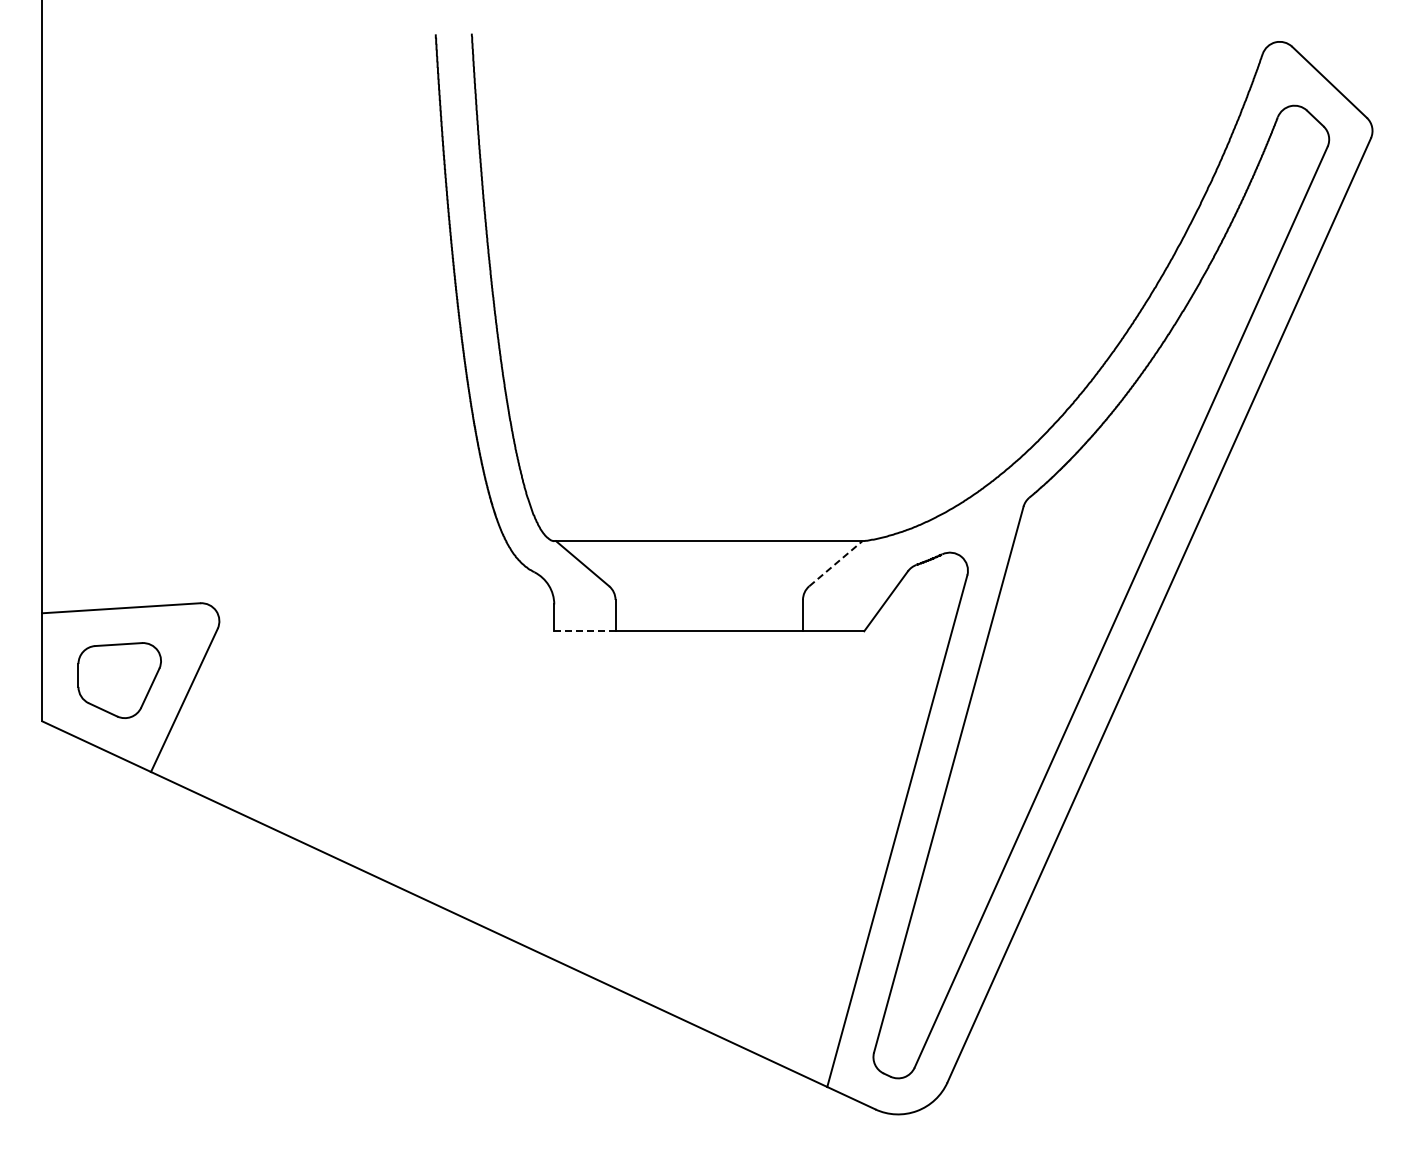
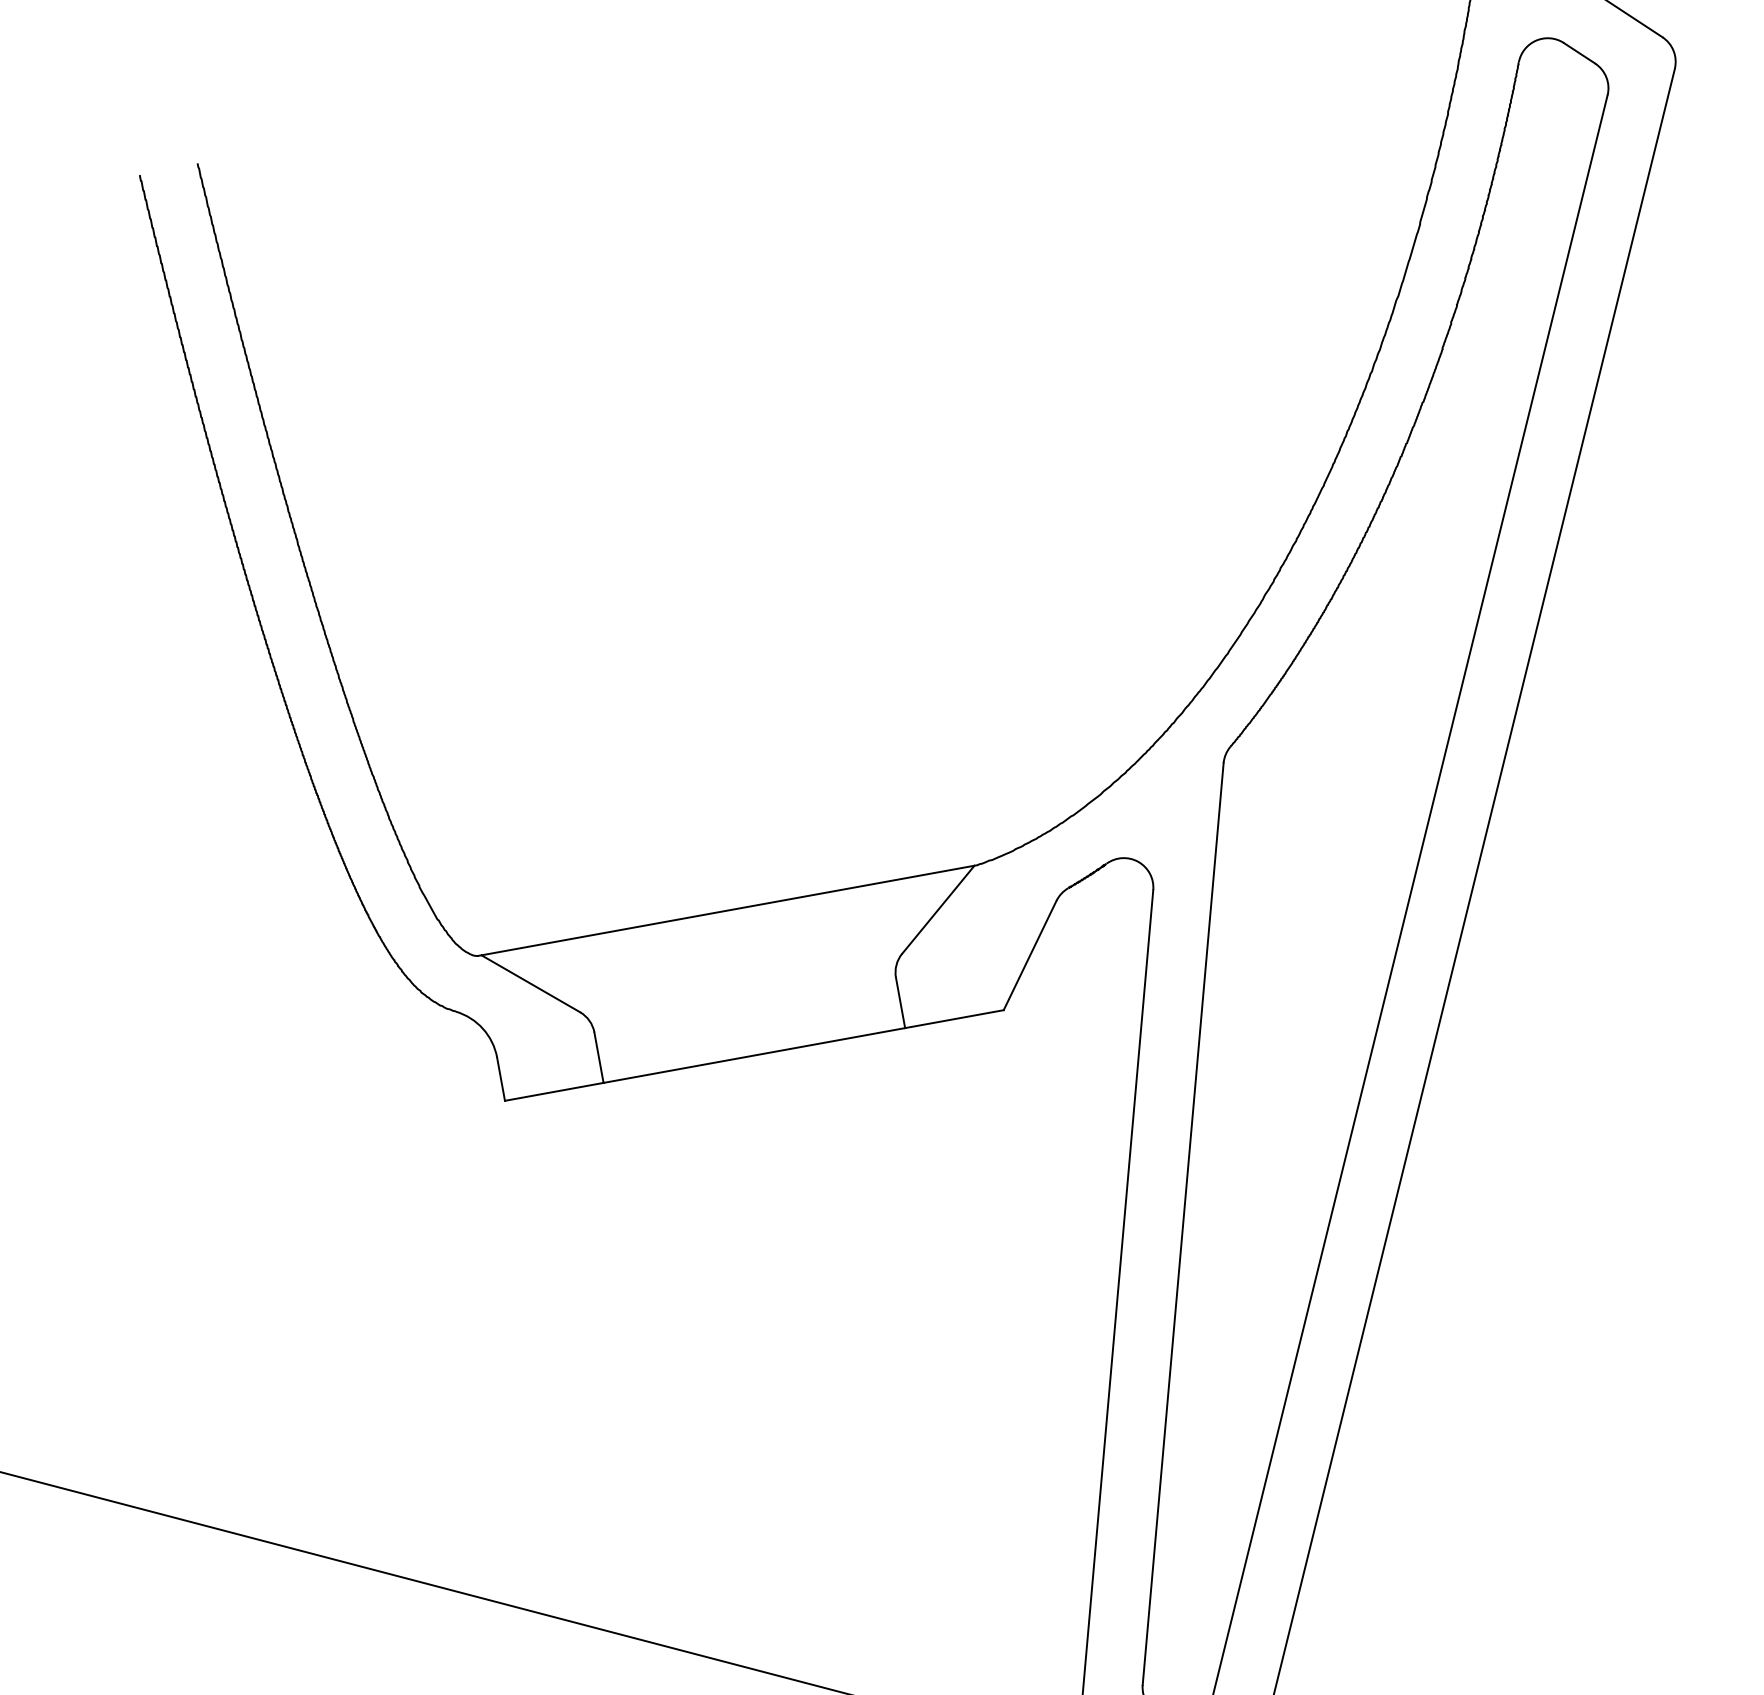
line: (835, 563) -> (937, 909), dashed -> solid
line: (584, 631) -> (553, 1092), dashed -> solid

